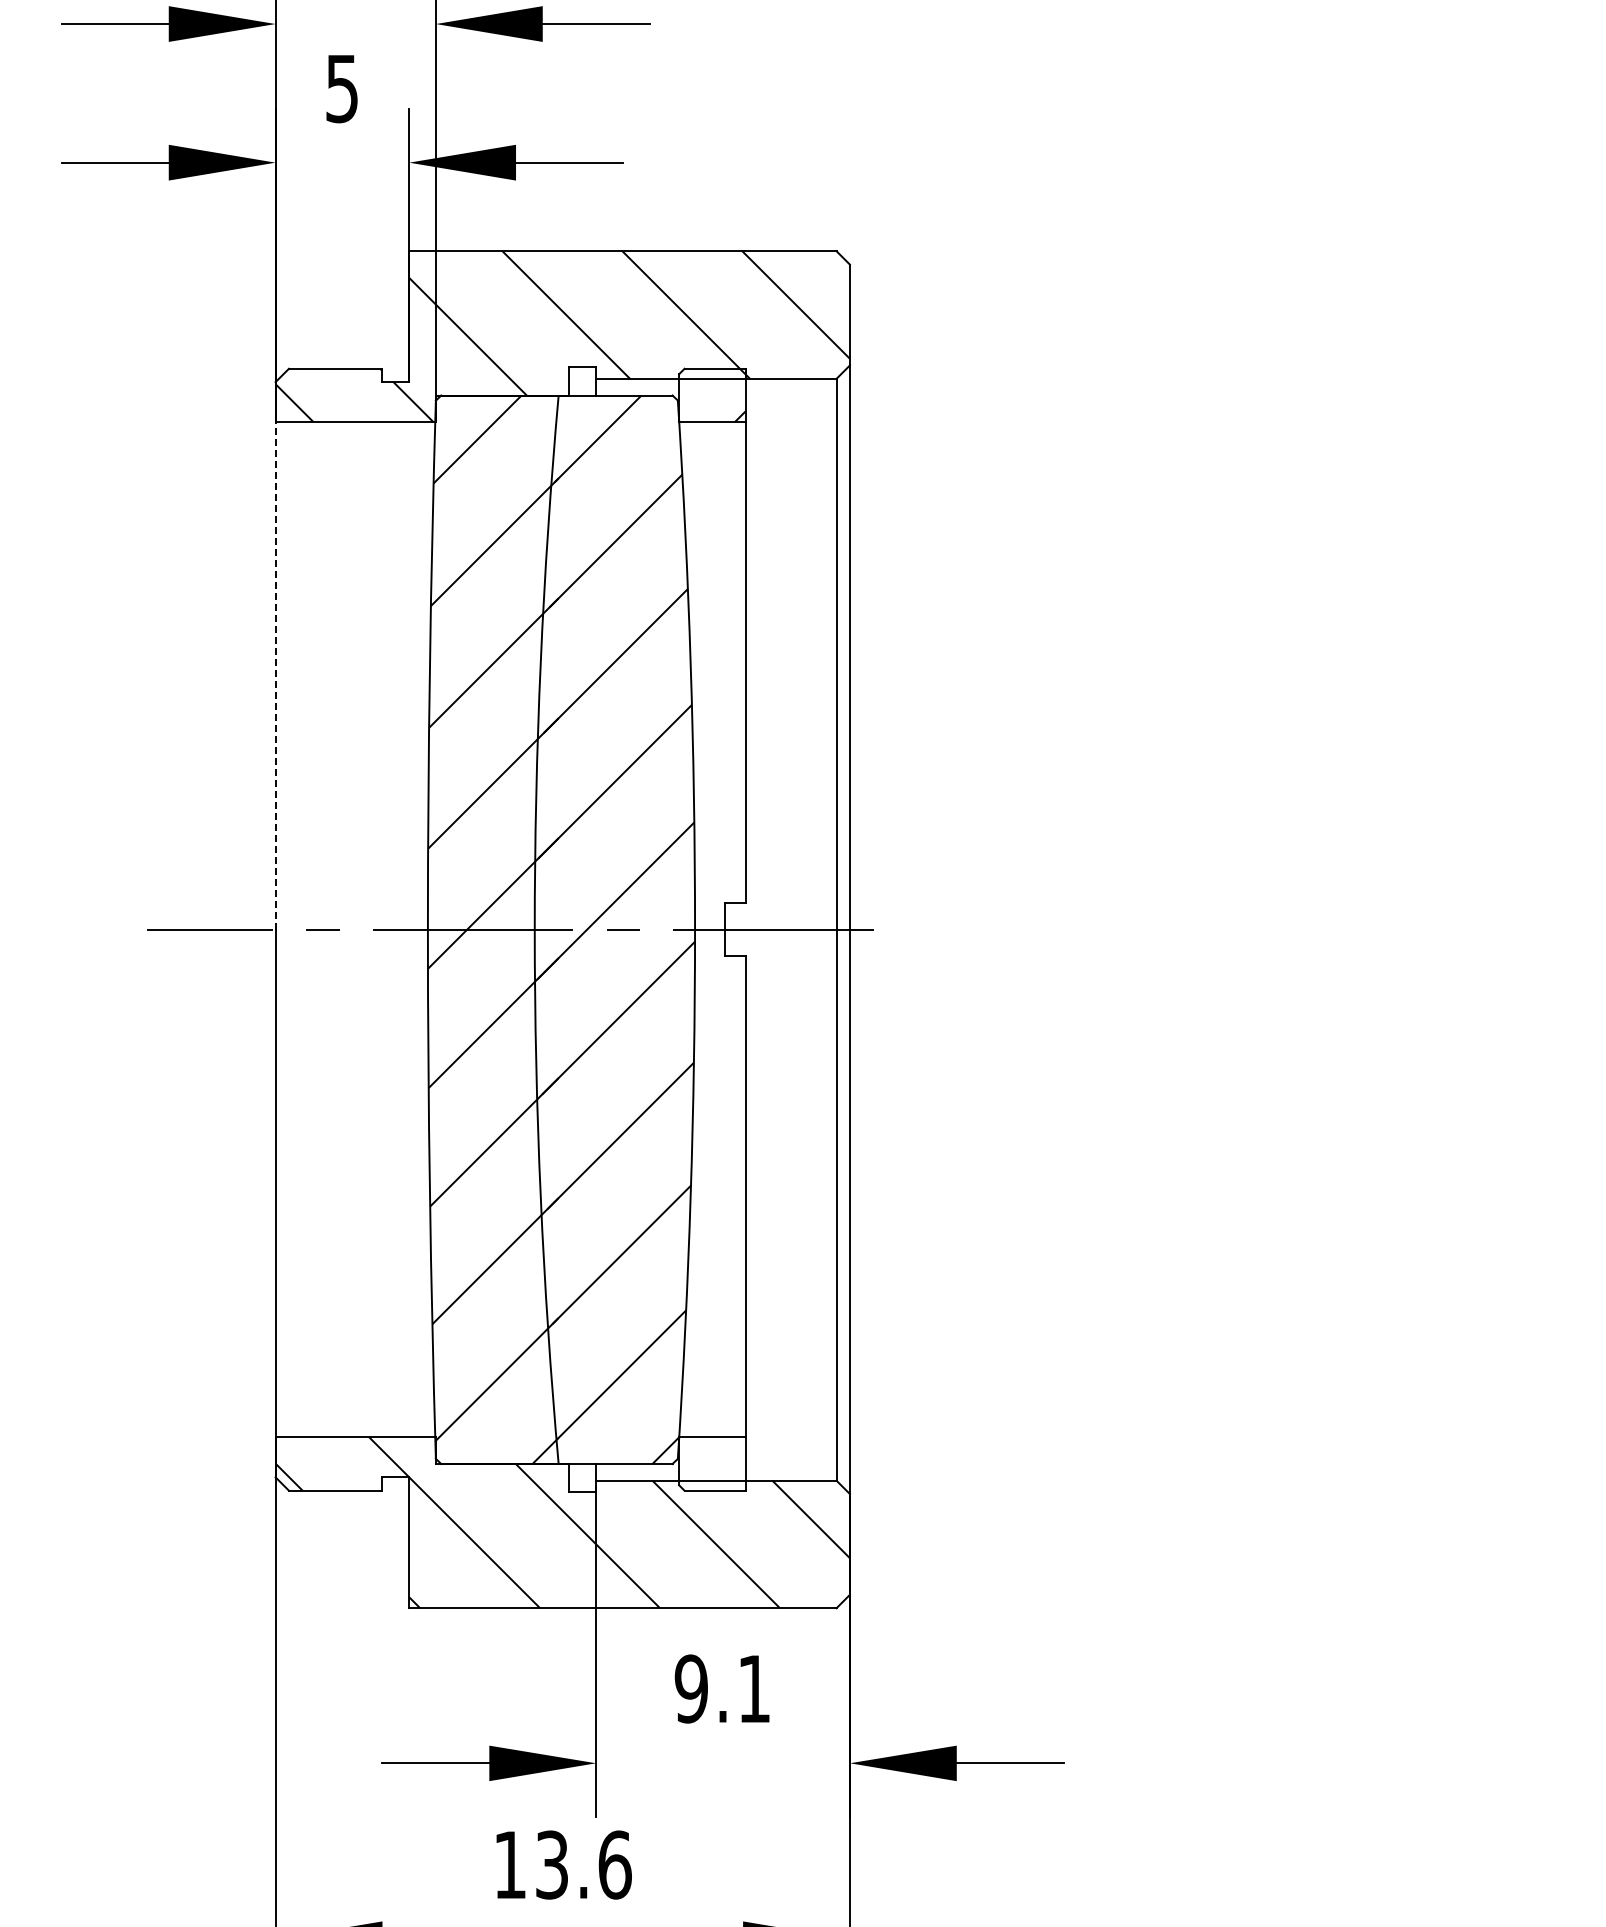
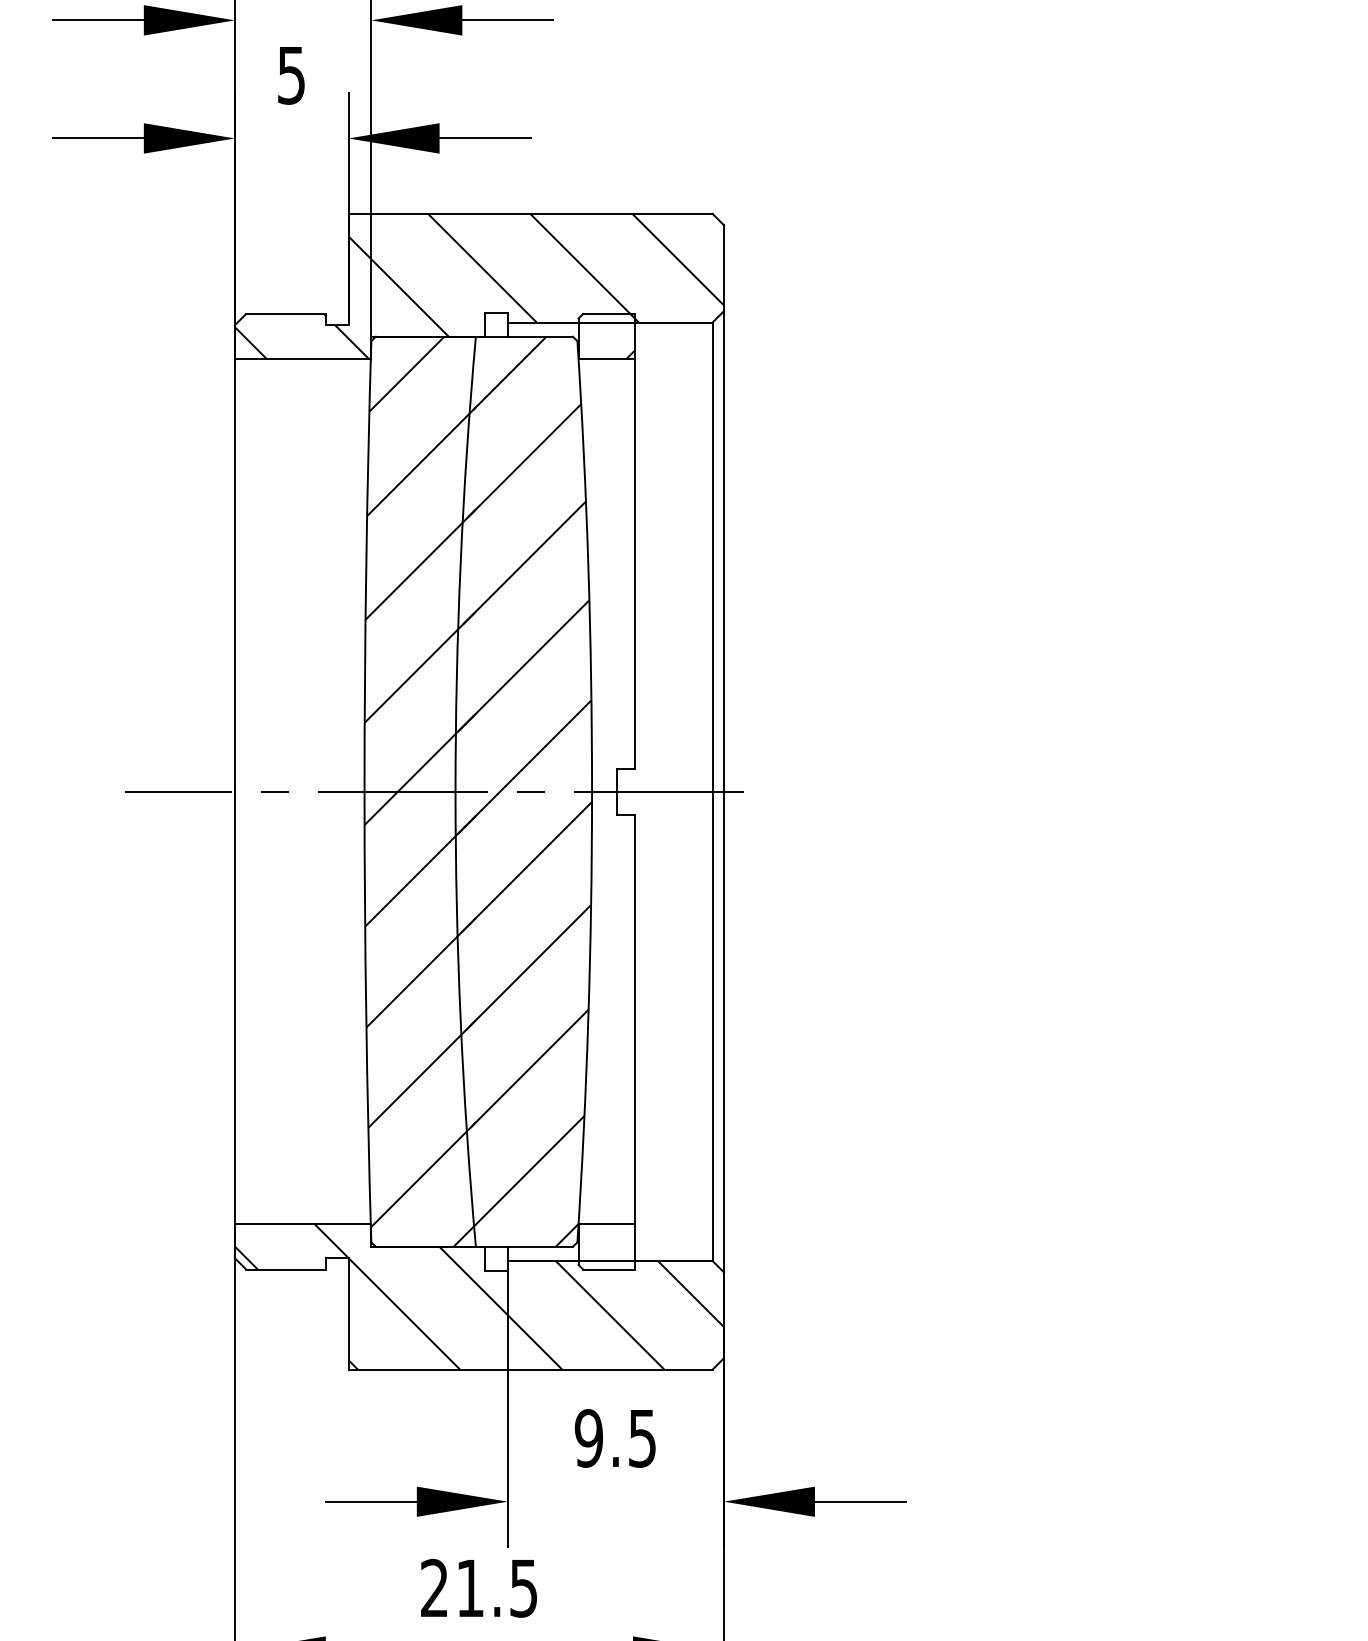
line: (275, 675) -> (234, 575), dashed -> solid
text: (753, 1689) -> (641, 1438), 9.1 -> 9.5
text: (562, 1864) -> (479, 1587), 13.6 -> 21.5

